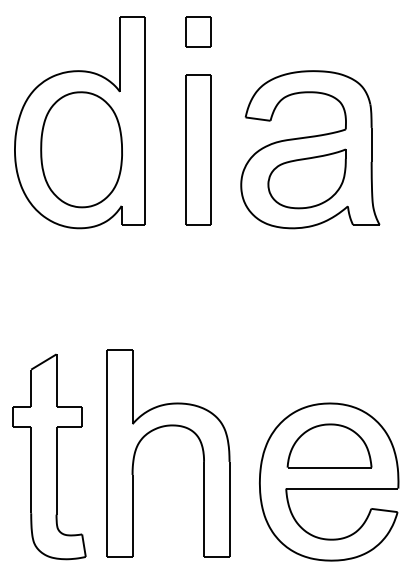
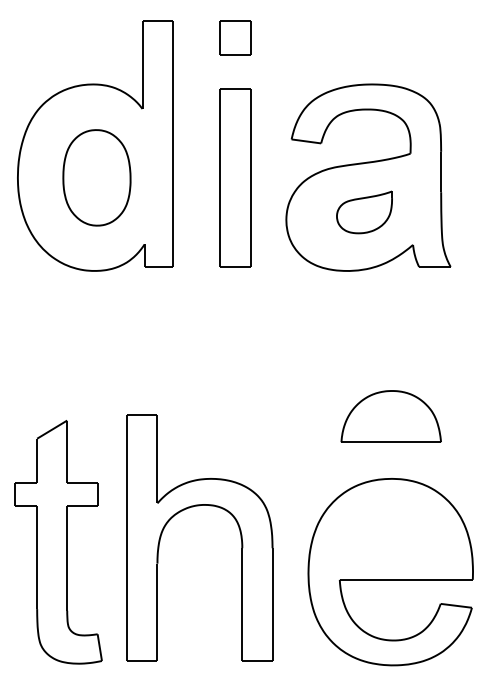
part: (81, 149) -> (96, 177), size x0.7
part: (306, 178) -> (363, 211), size x0.6
part: (329, 445) -> (391, 415), moved

